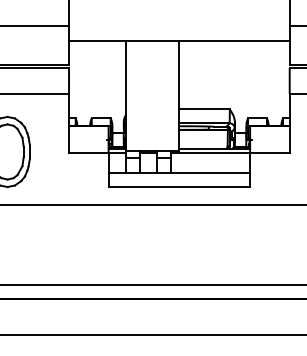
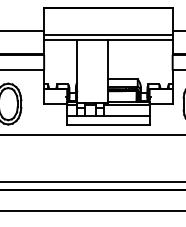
line: (179, 32) -> (108, 34), added

